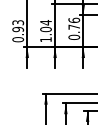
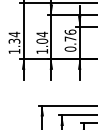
text: (18, 30) -> (14, 42), 0.93 -> 1.34

